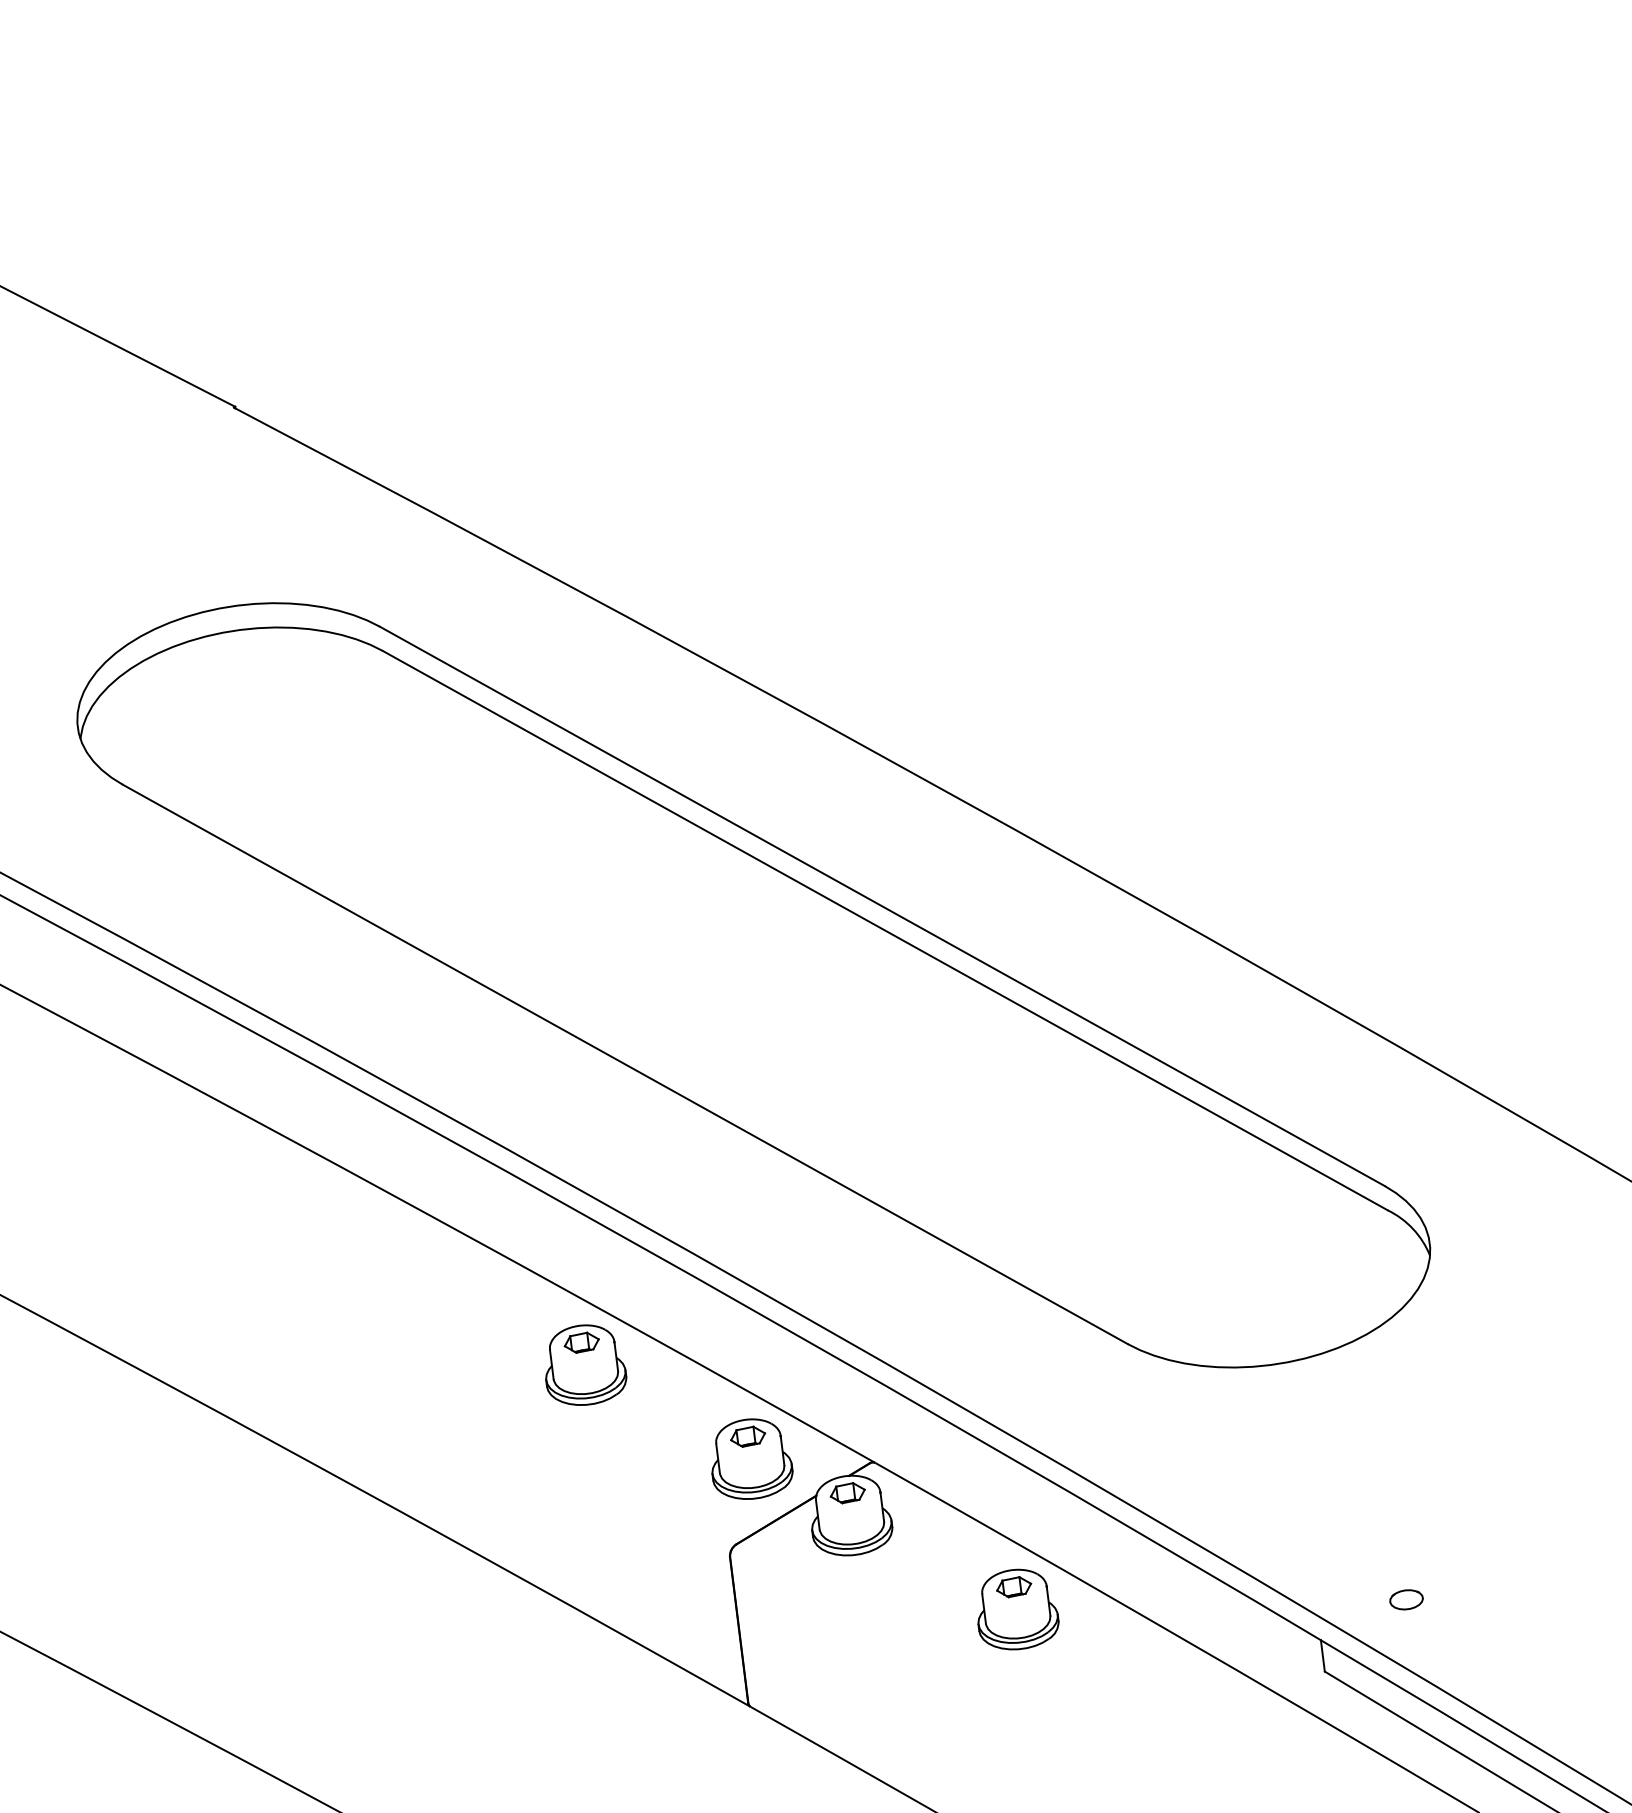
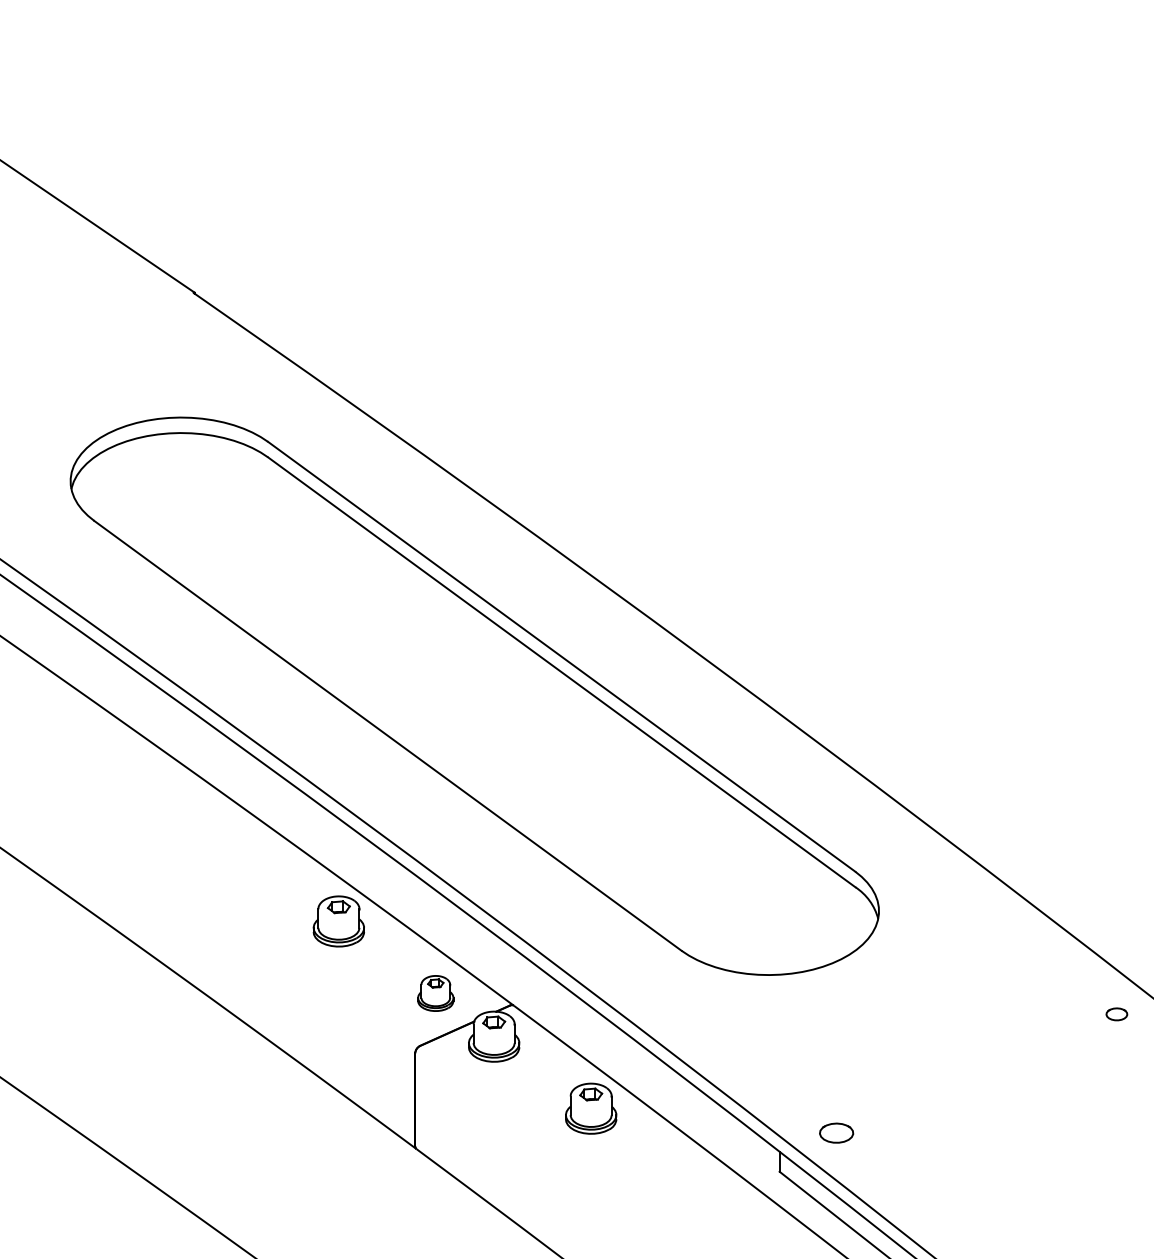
part: (750, 1459) -> (435, 993), size x0.7
part: (1406, 1598) -> (836, 1132), size x1.6

